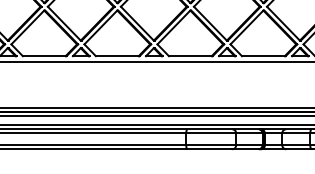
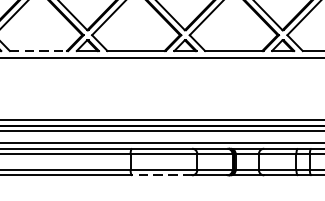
line: (117, 56) -> (38, 51), solid -> dashed
line: (209, 149) -> (161, 175), solid -> dashed

